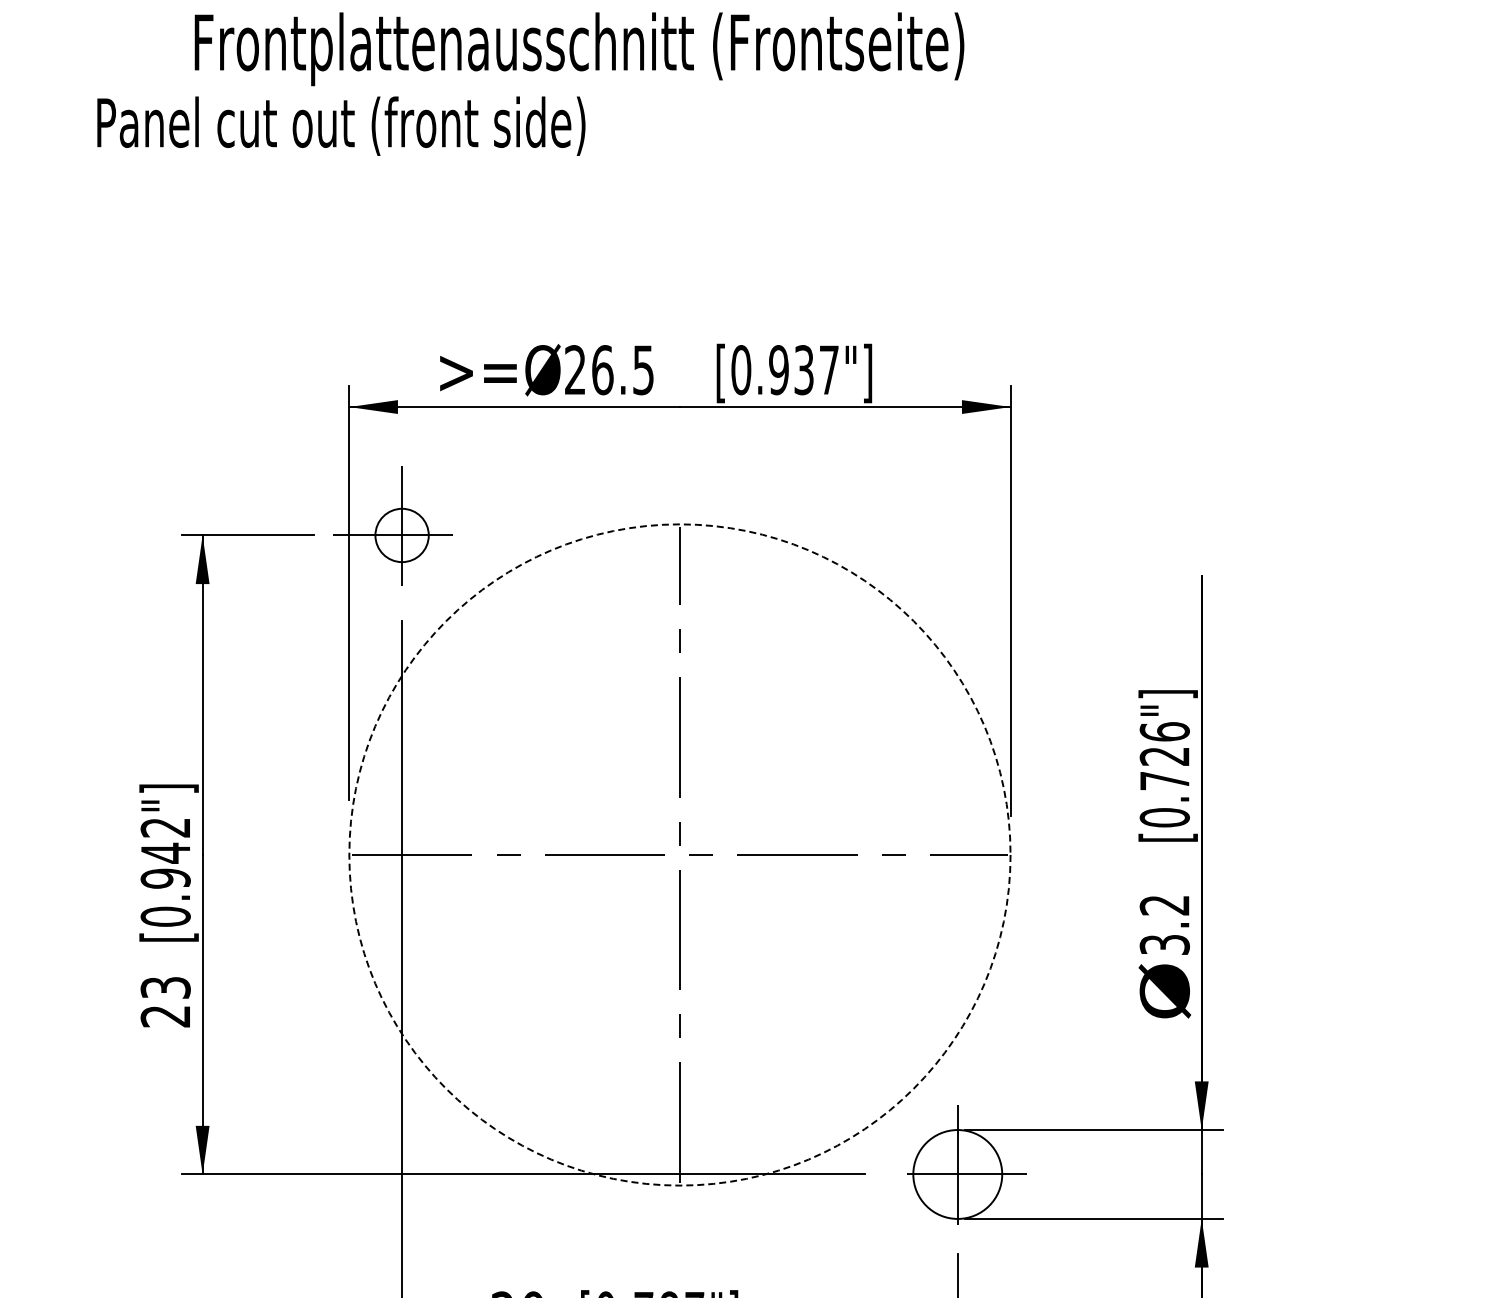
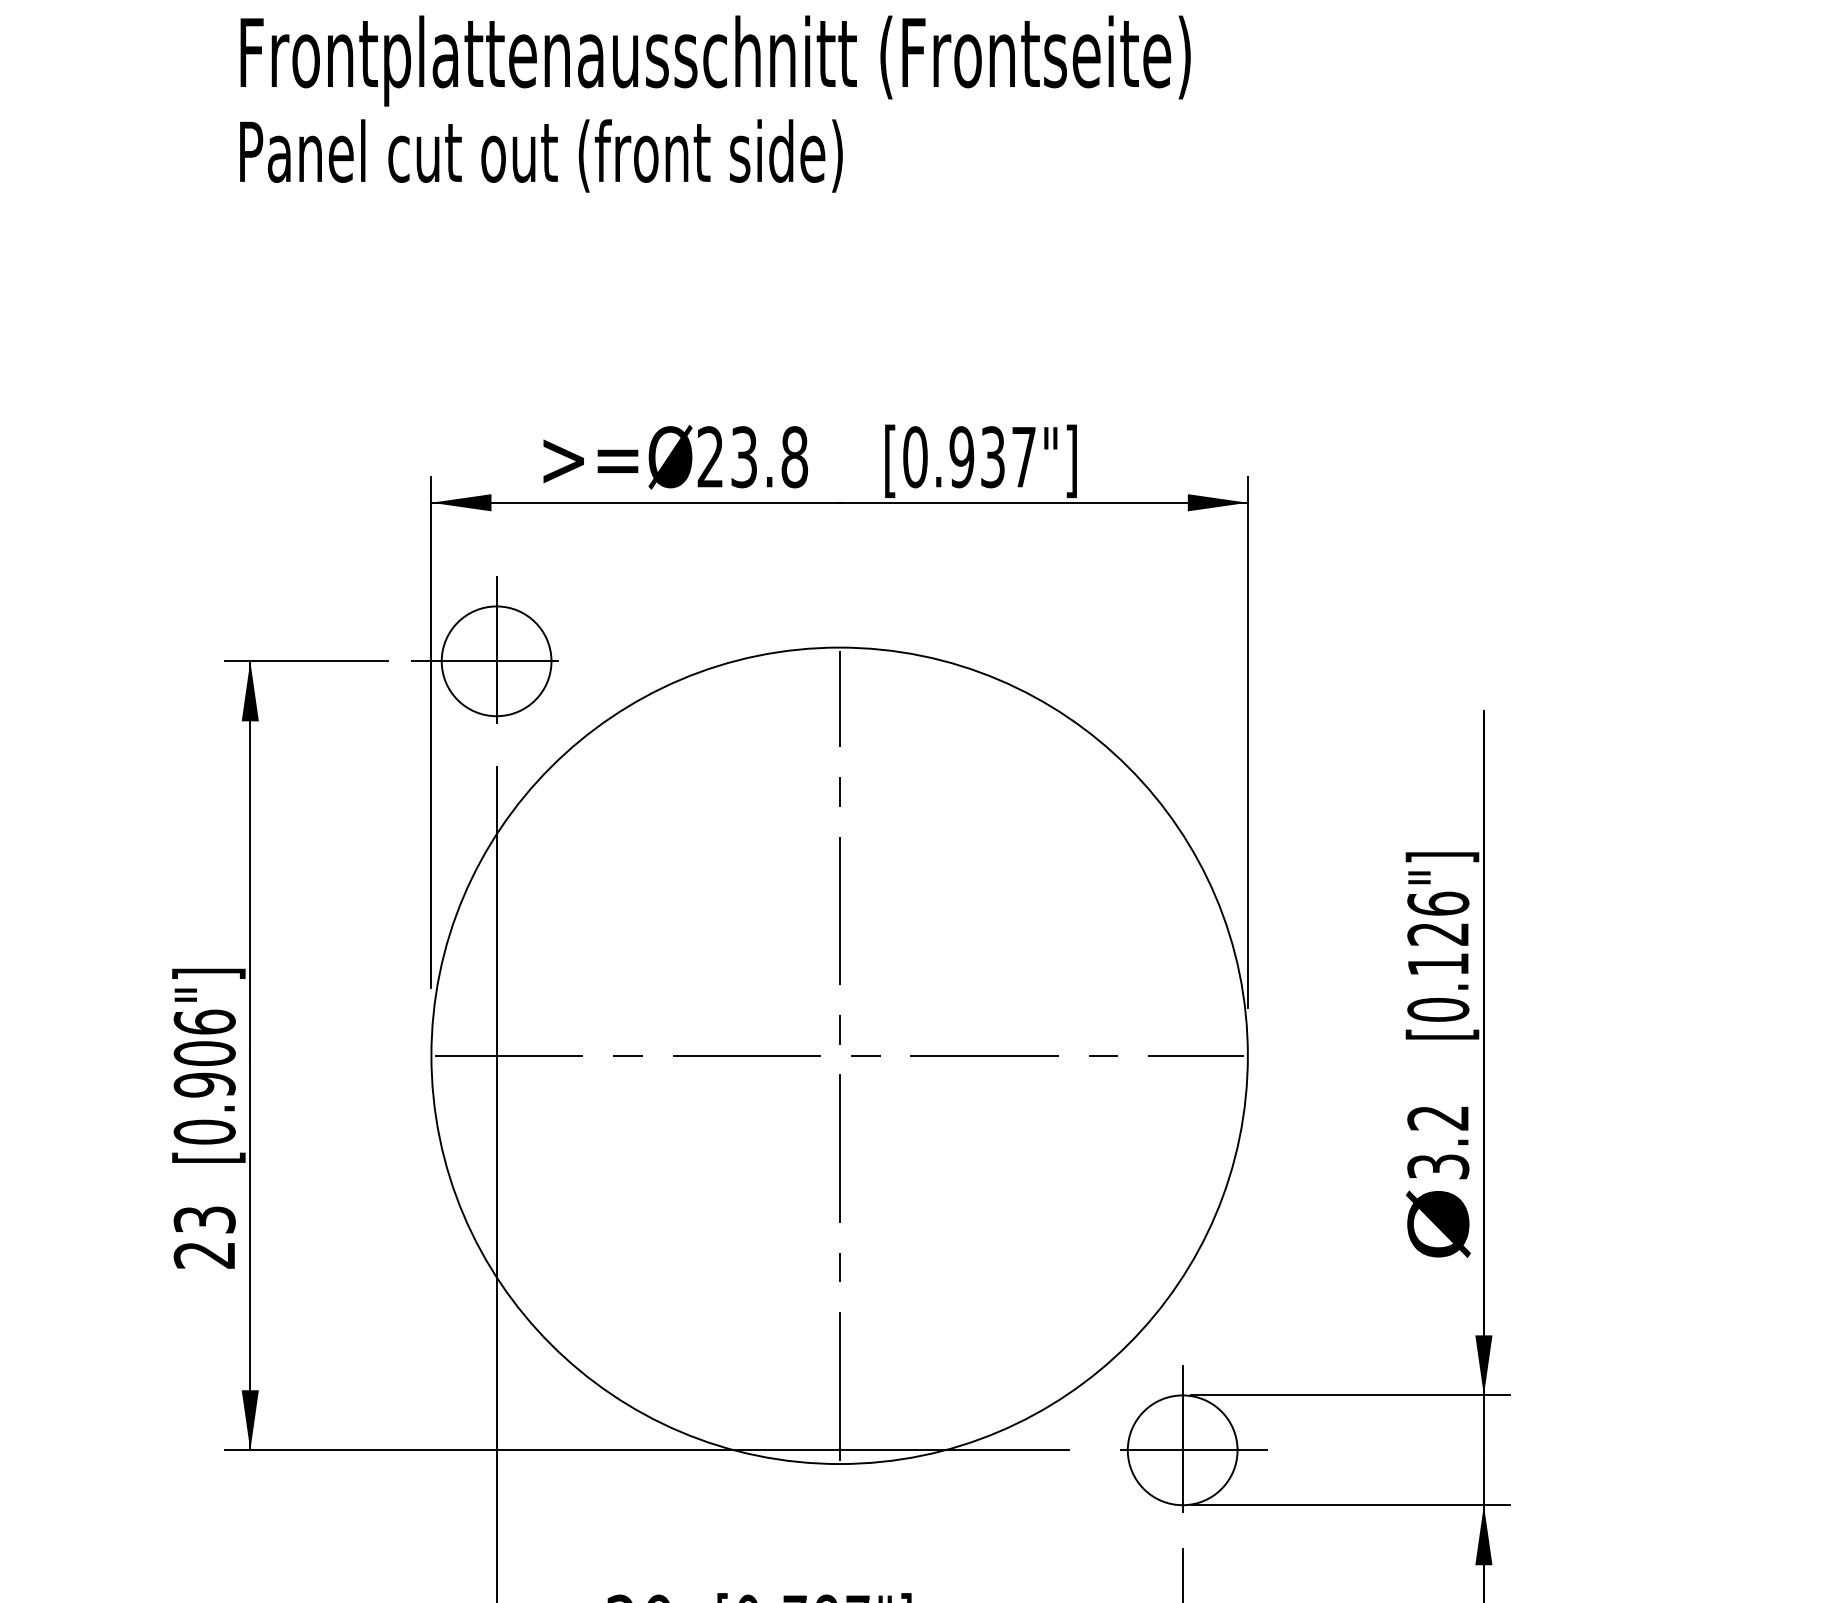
text: (341, 125) -> (541, 155), moved
text: (623, 370) -> (769, 457), 26.5 -> 23.8
circle: (401, 535) -> (495, 661), size x1.67
text: (1164, 781) -> (1437, 965), [0.726"] -> [0.126"]
text: (165, 840) -> (204, 1037), [0.942"] -> [0.906"]
circle: (679, 854) -> (839, 1055), dashed -> solid

